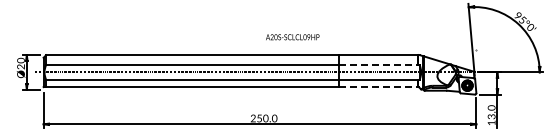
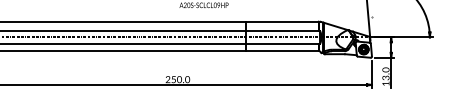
line: (378, 64) -> (282, 30), dashed -> solid
line: (378, 87) -> (282, 51), dashed -> solid

